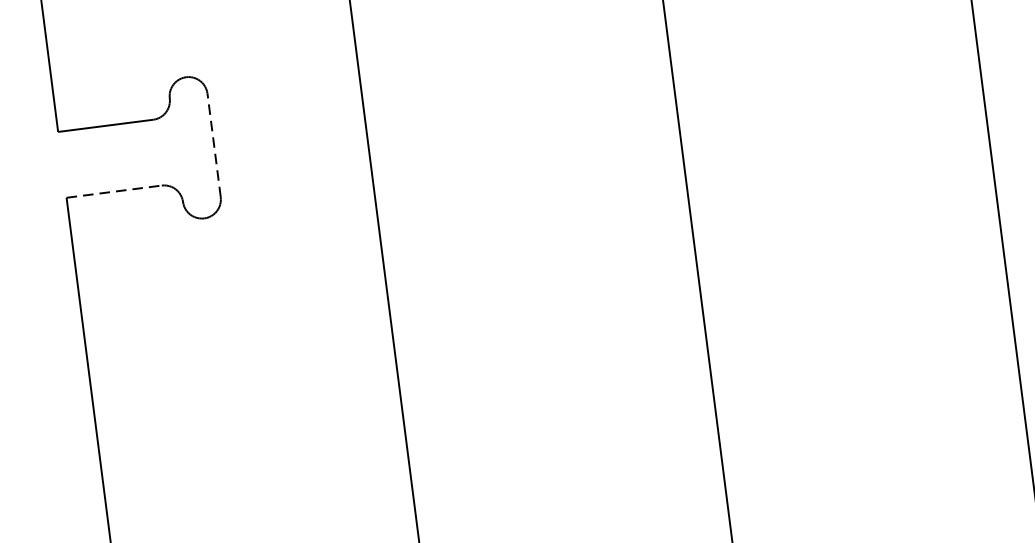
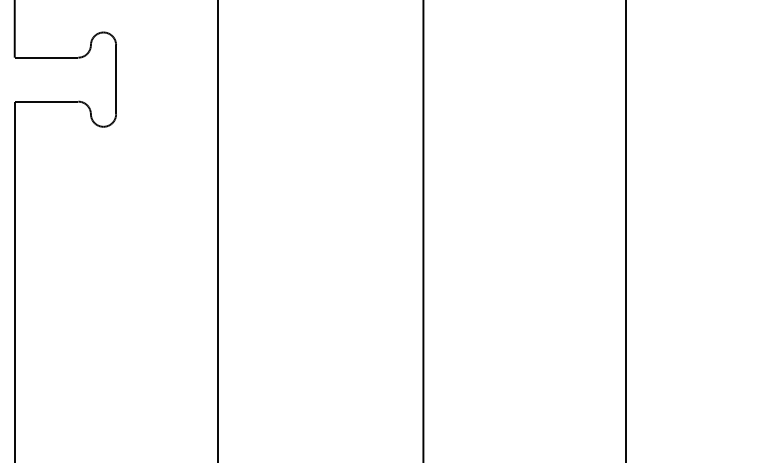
line: (214, 145) -> (116, 79), dashed -> solid
line: (114, 191) -> (46, 101), dashed -> solid

